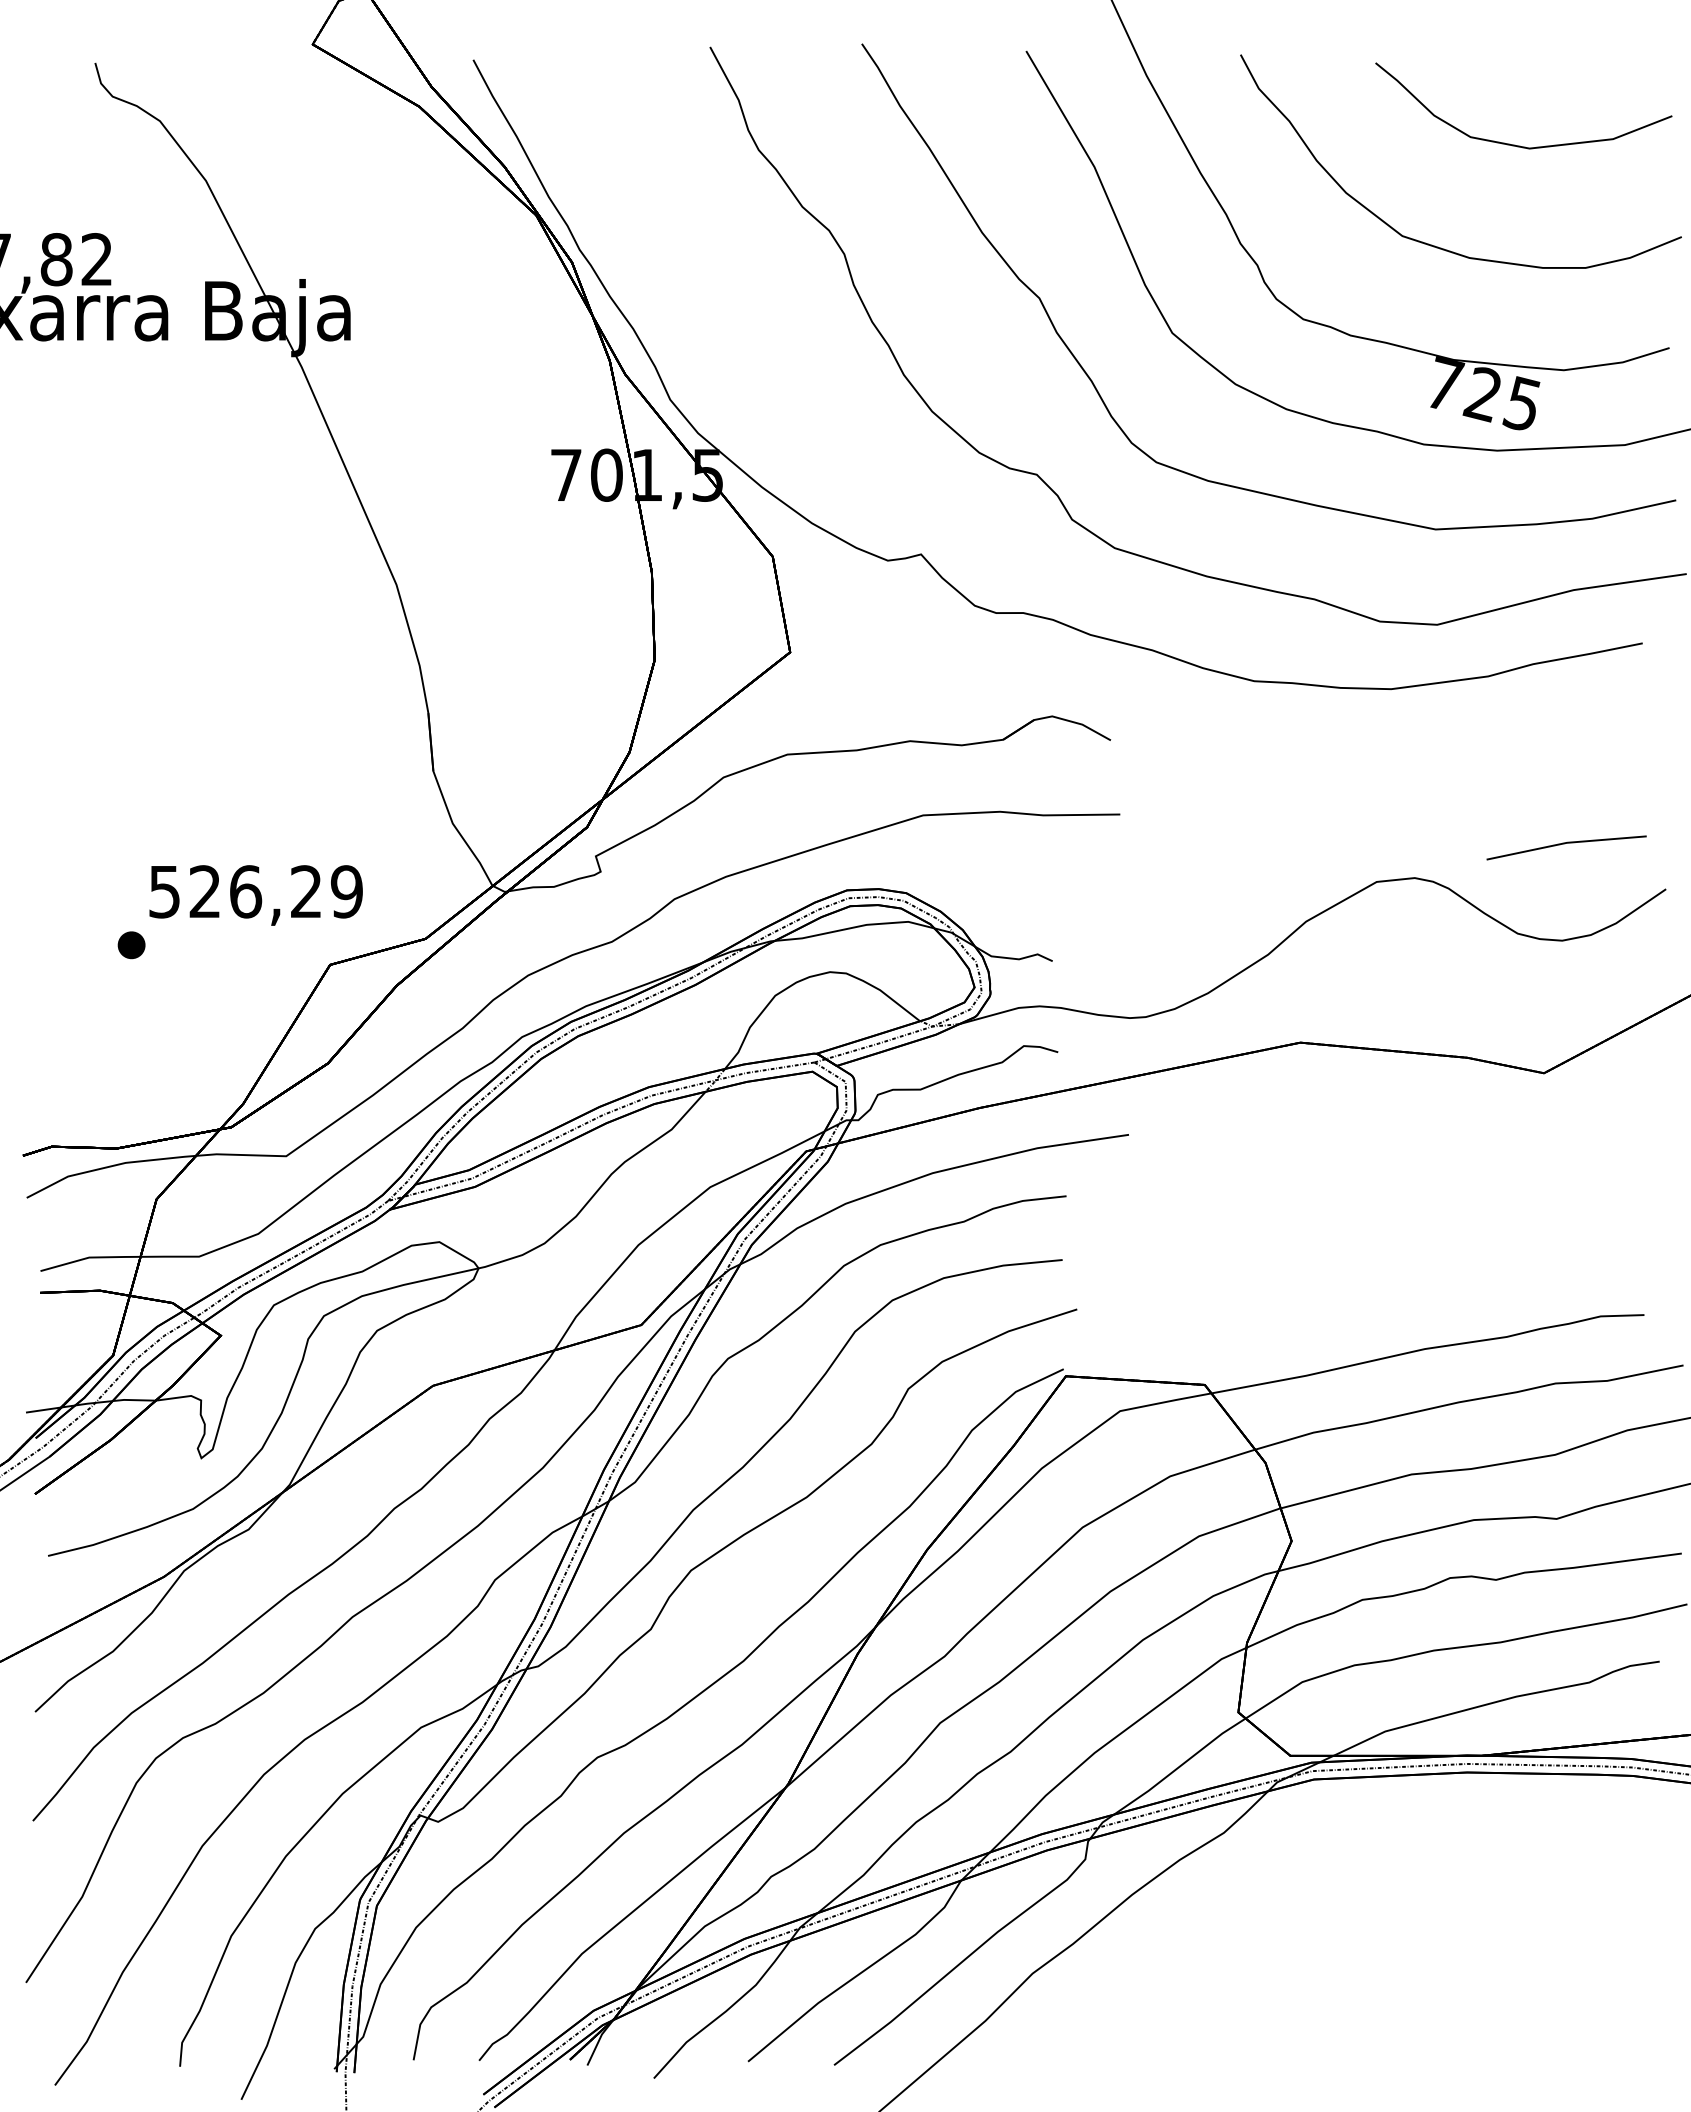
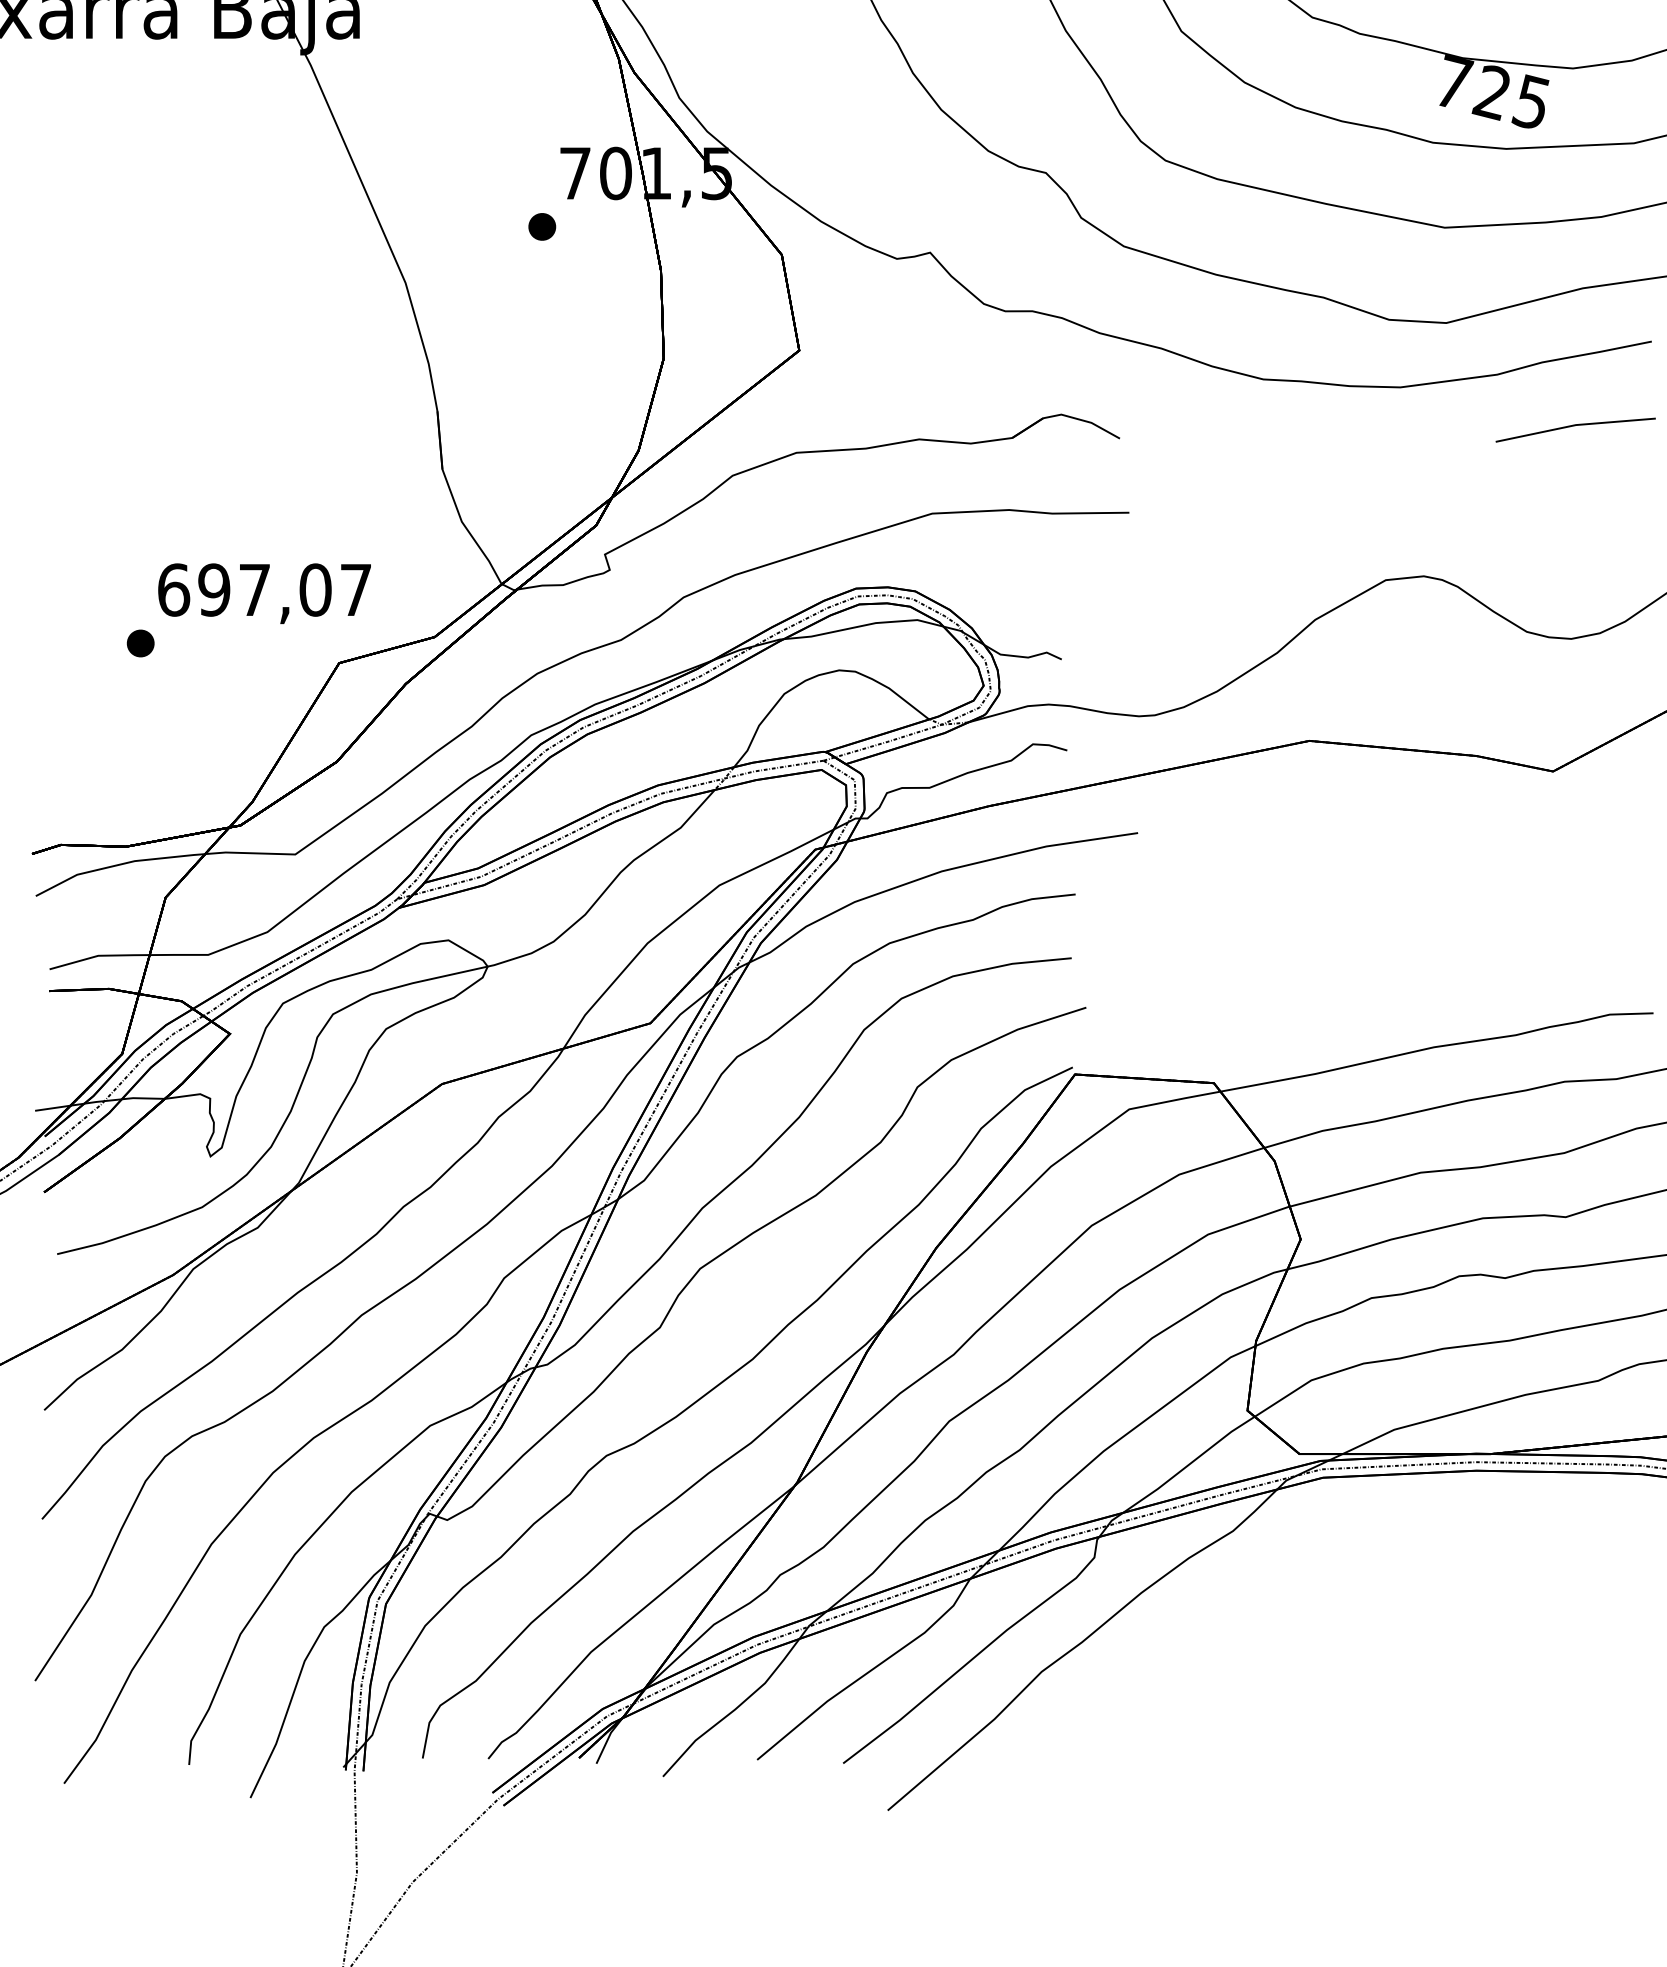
part: (532, 528) -> (541, 226), added
line: (1564, 844) -> (1573, 426), moved
text: (255, 891) -> (264, 589), 526,29 -> 697,07

